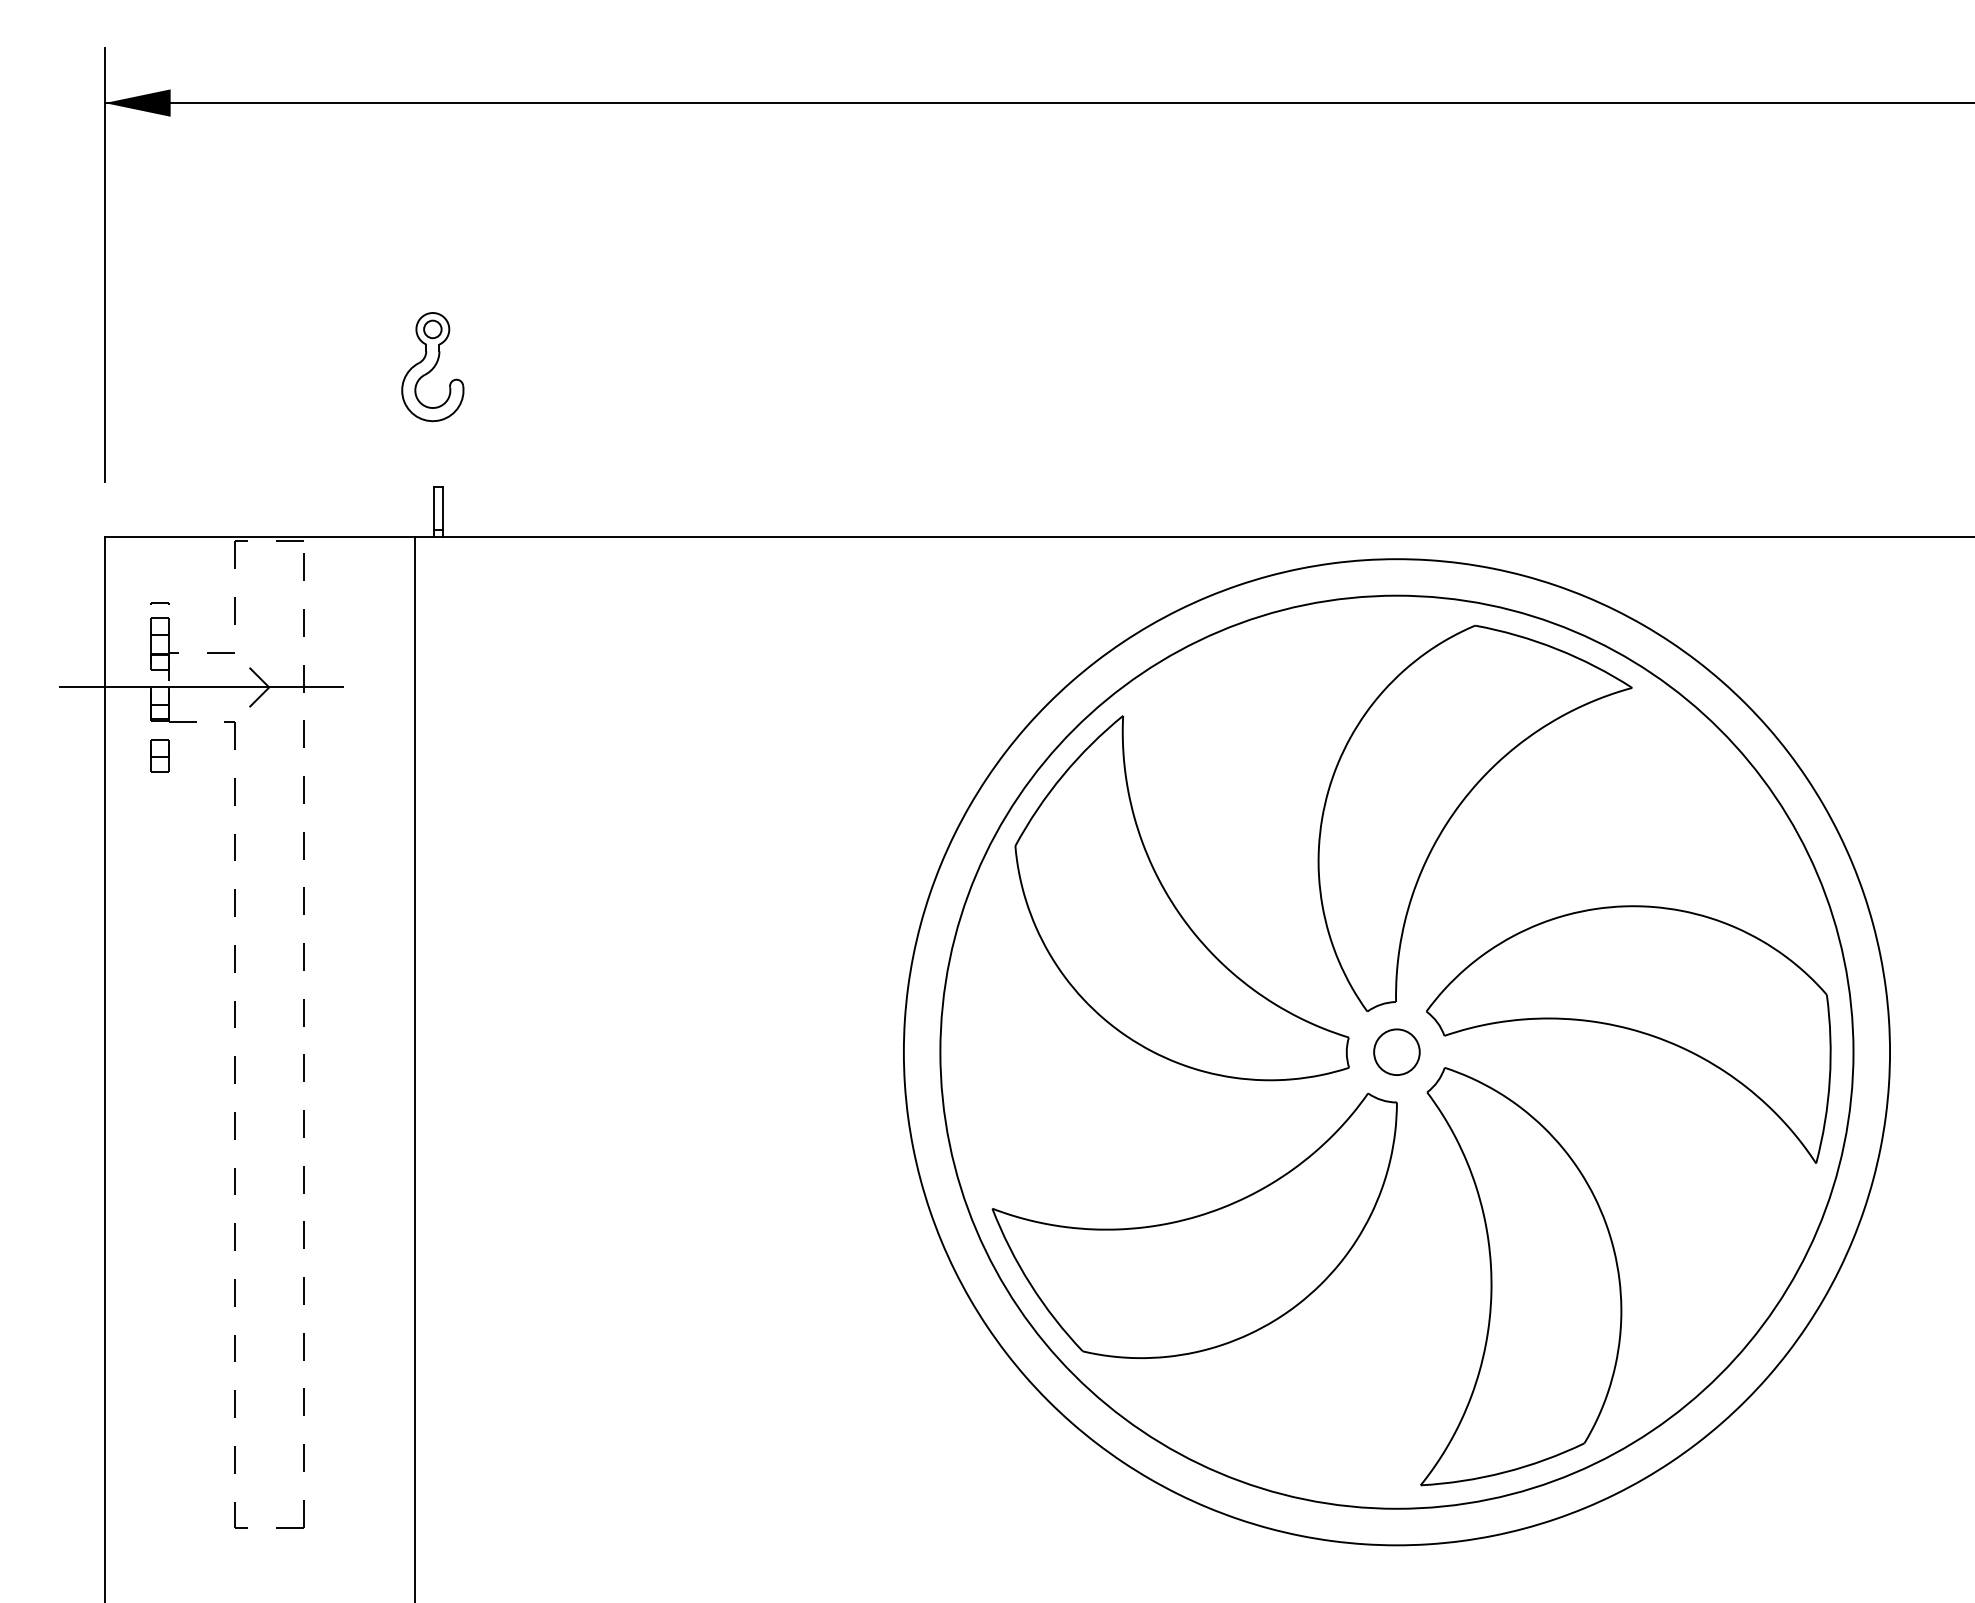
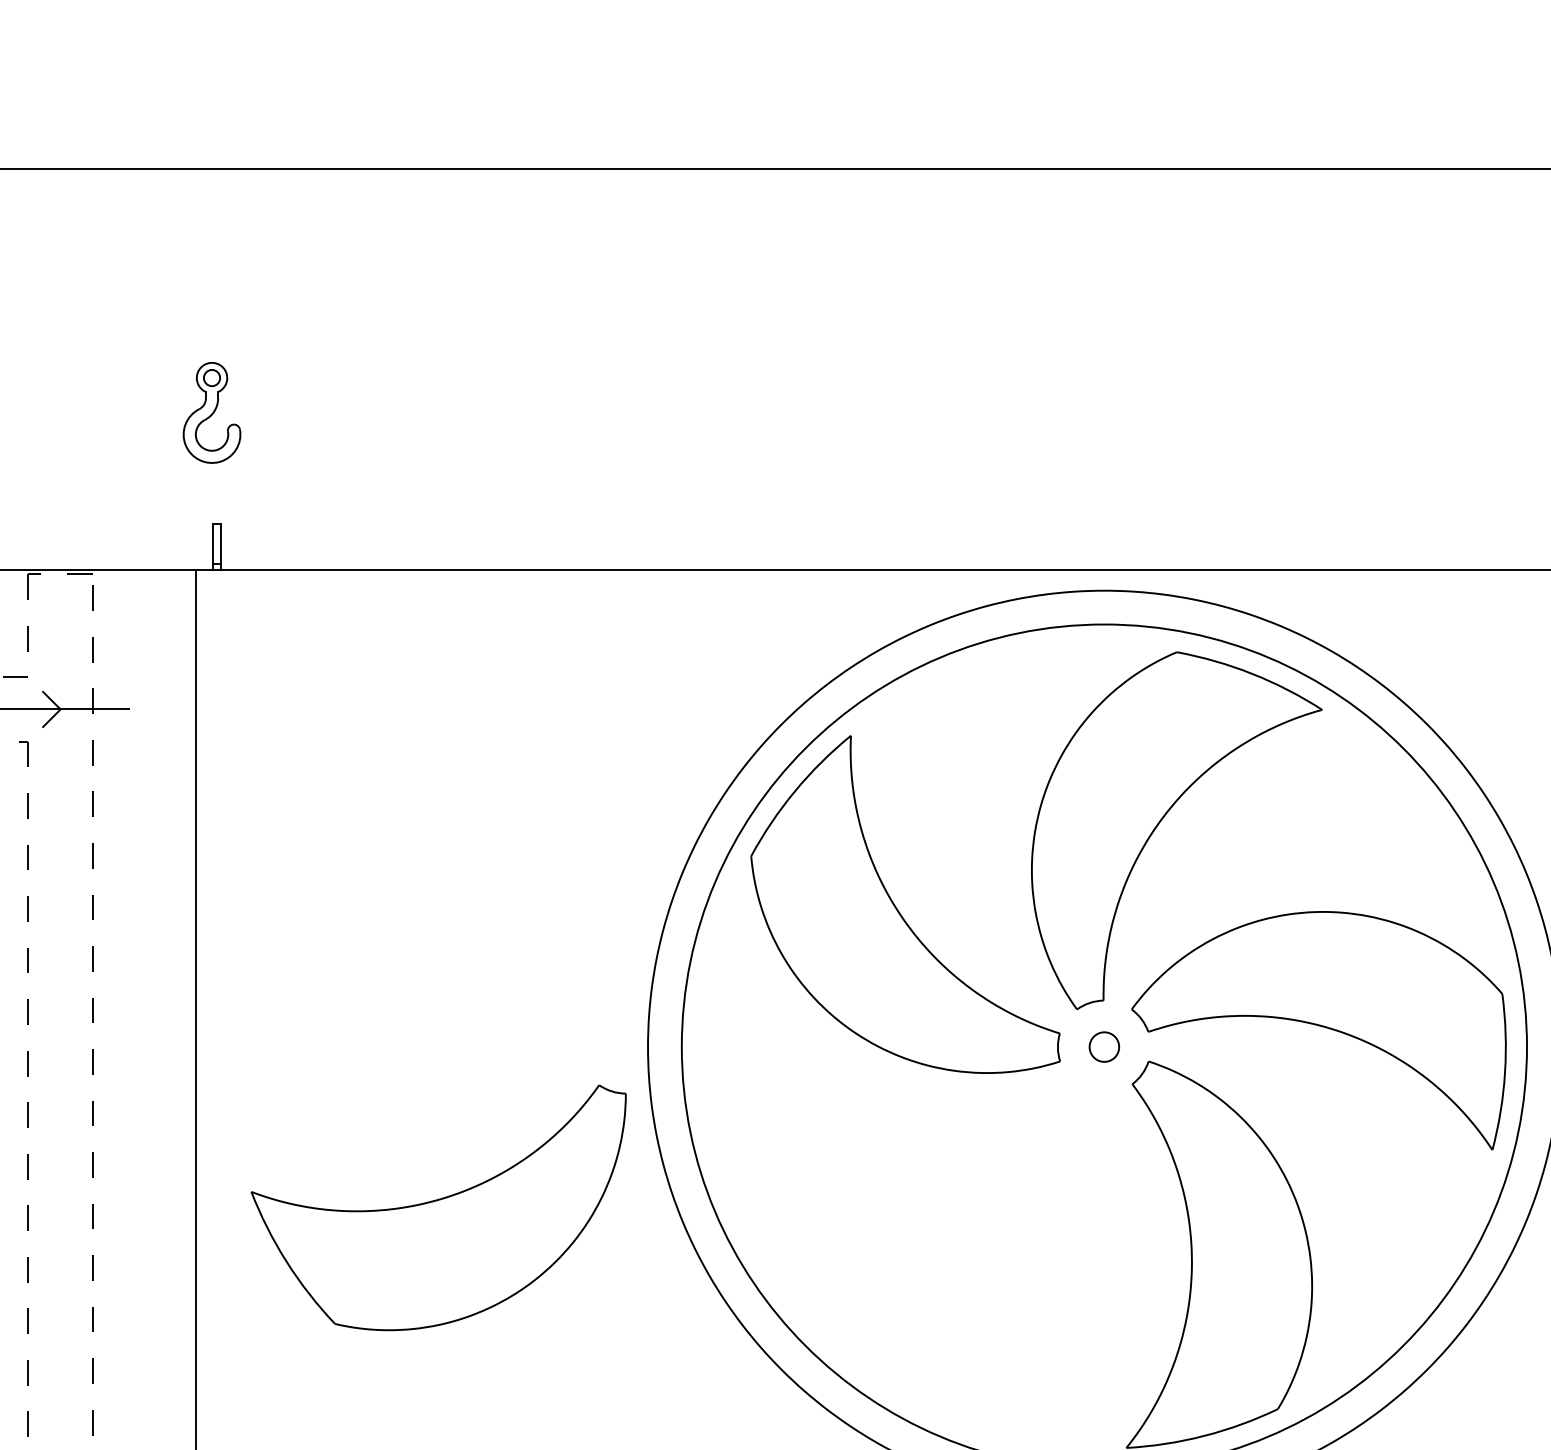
circle: (1396, 1052) -> (1103, 1047), size x0.7
part: (1194, 1225) -> (438, 1207), moved

